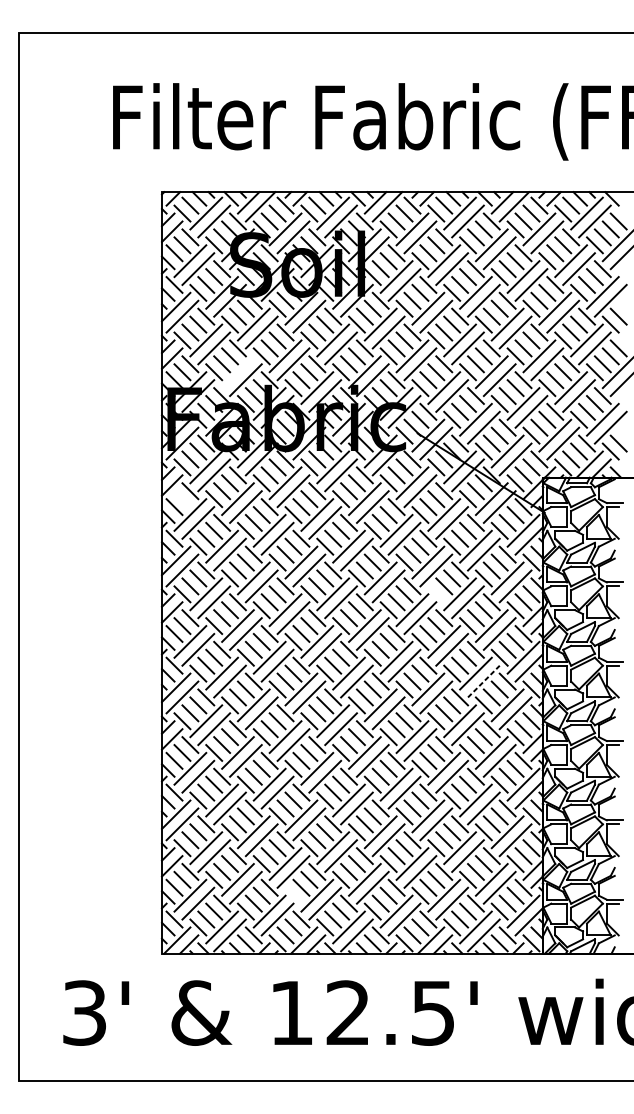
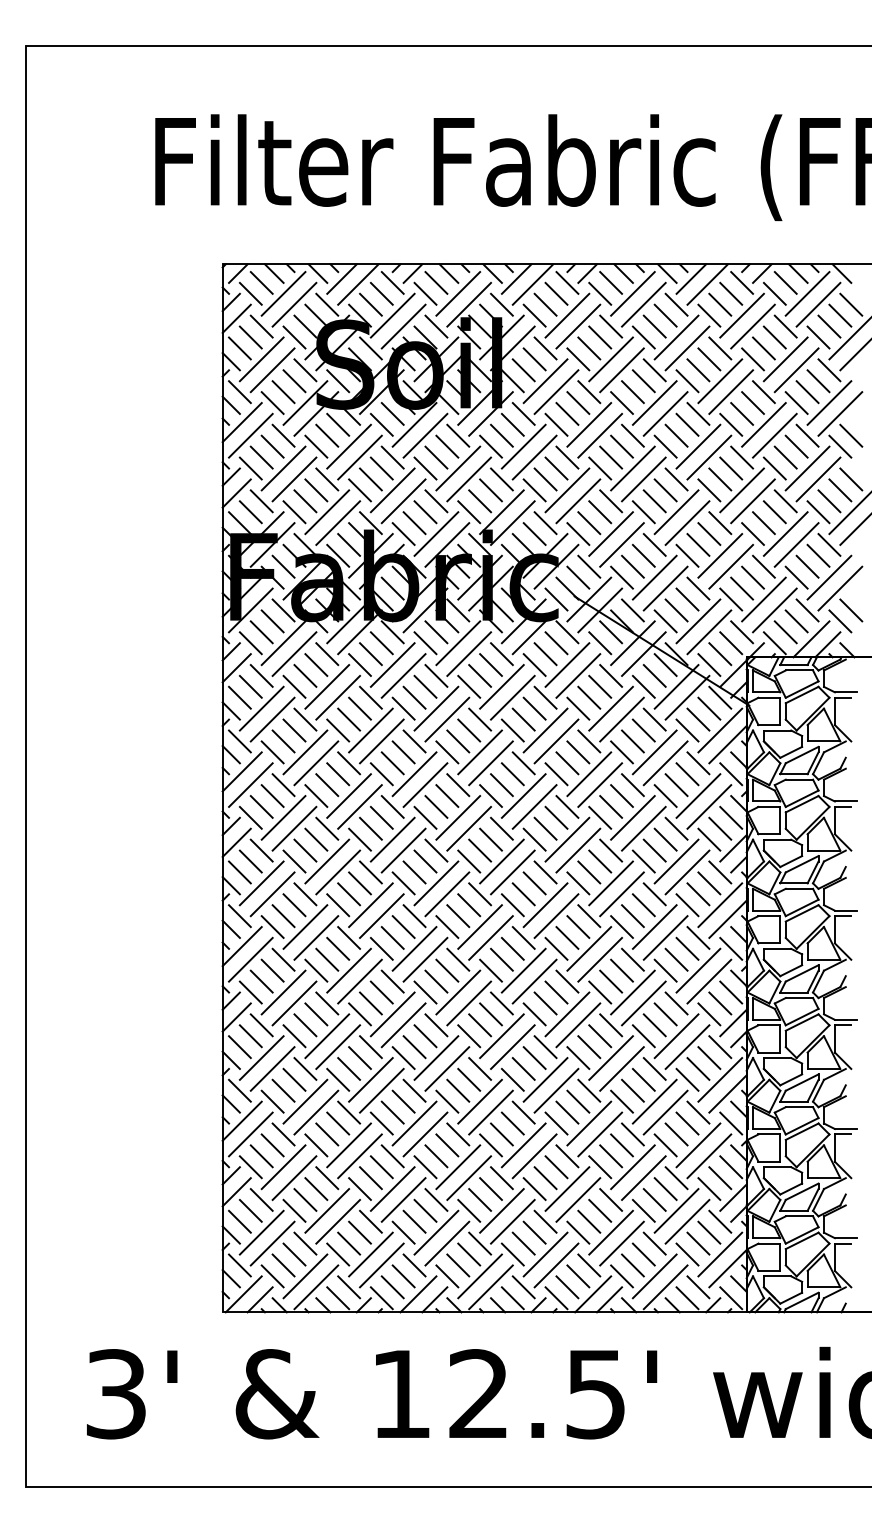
line: (238, 372) -> (327, 512), added
line: (182, 498) -> (250, 686), added
line: (436, 594) -> (600, 817), added
line: (483, 681) -> (665, 937), dashed -> solid
line: (293, 895) -> (403, 1232), added

